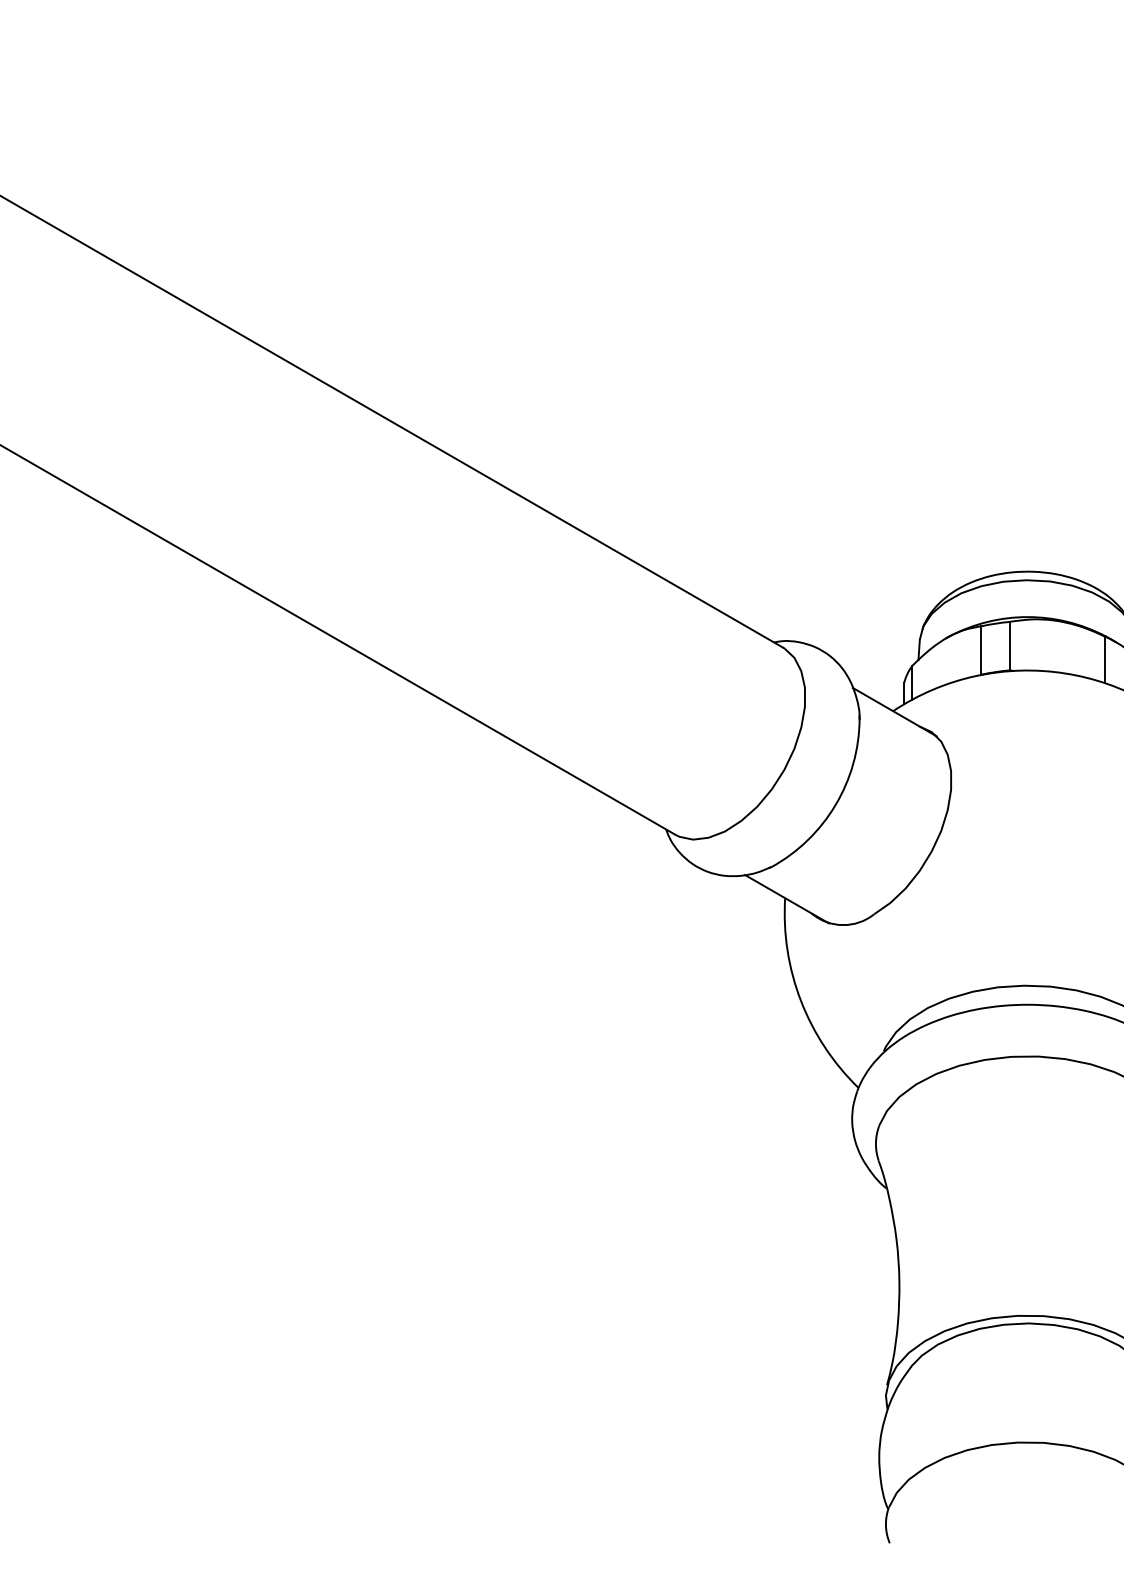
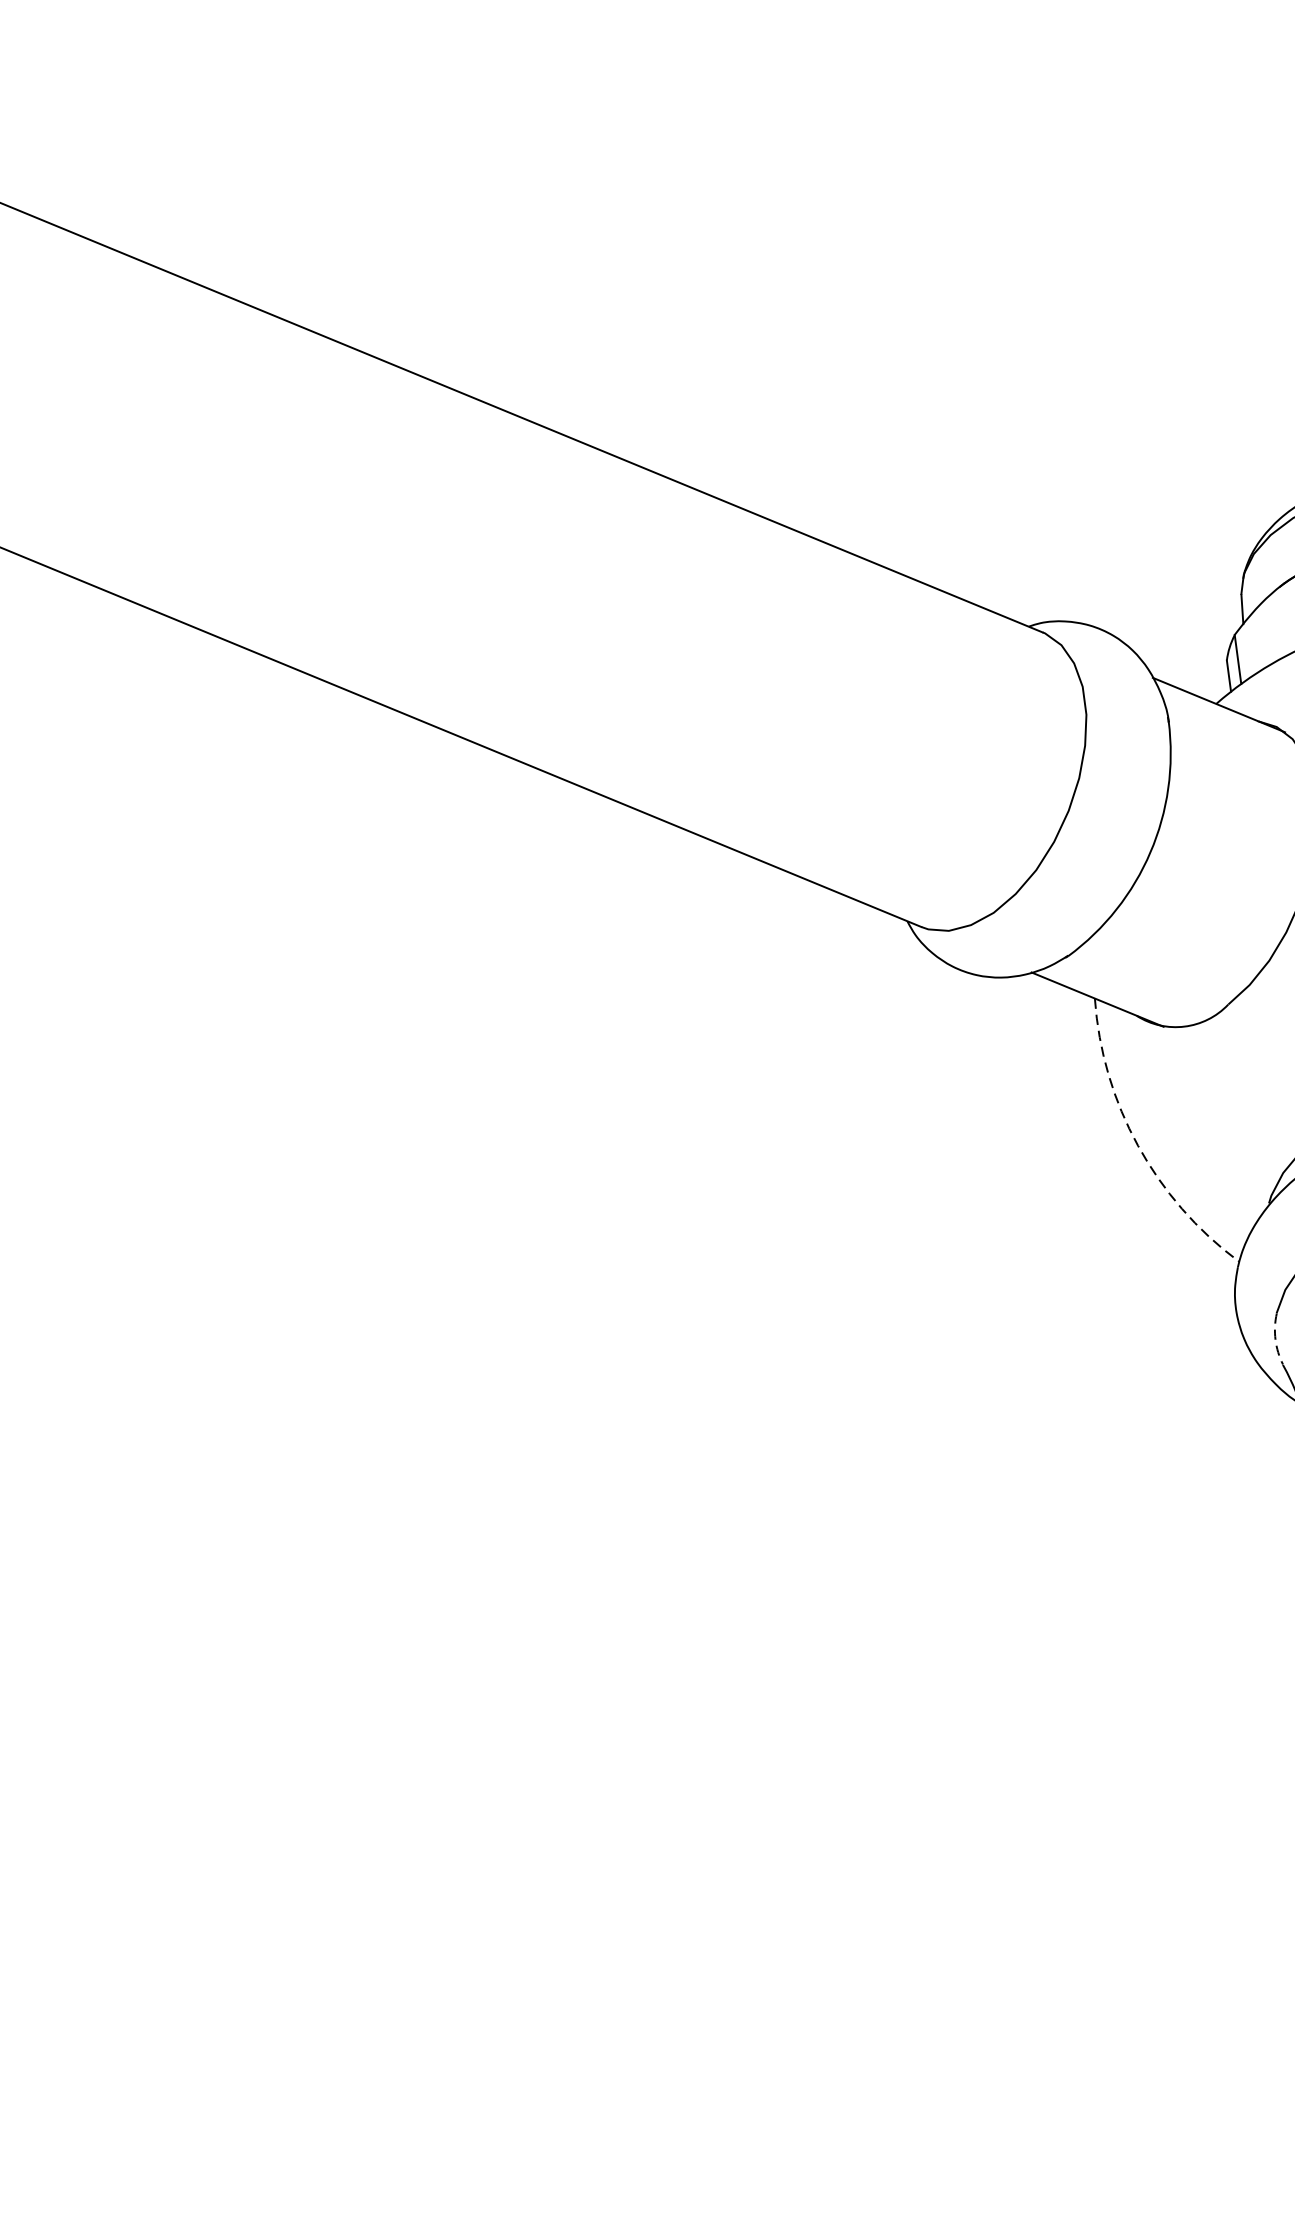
arc: (801, 1001) -> (1138, 1146), solid -> dashed
arc: (875, 1143) -> (1274, 1339), solid -> dashed

